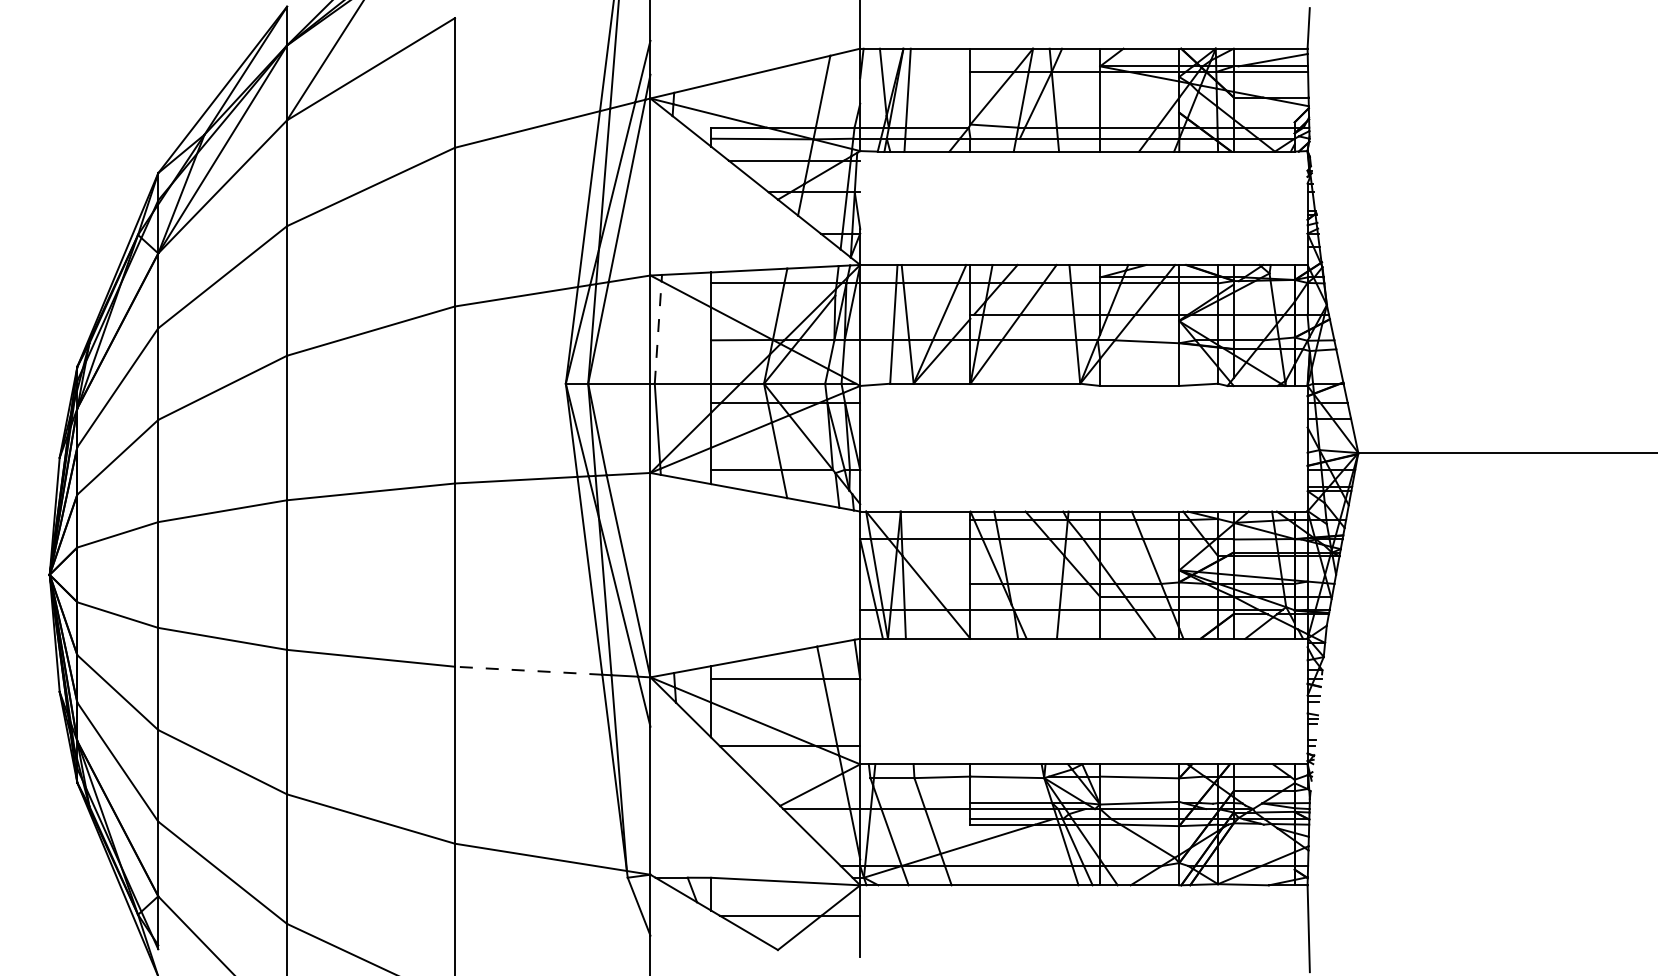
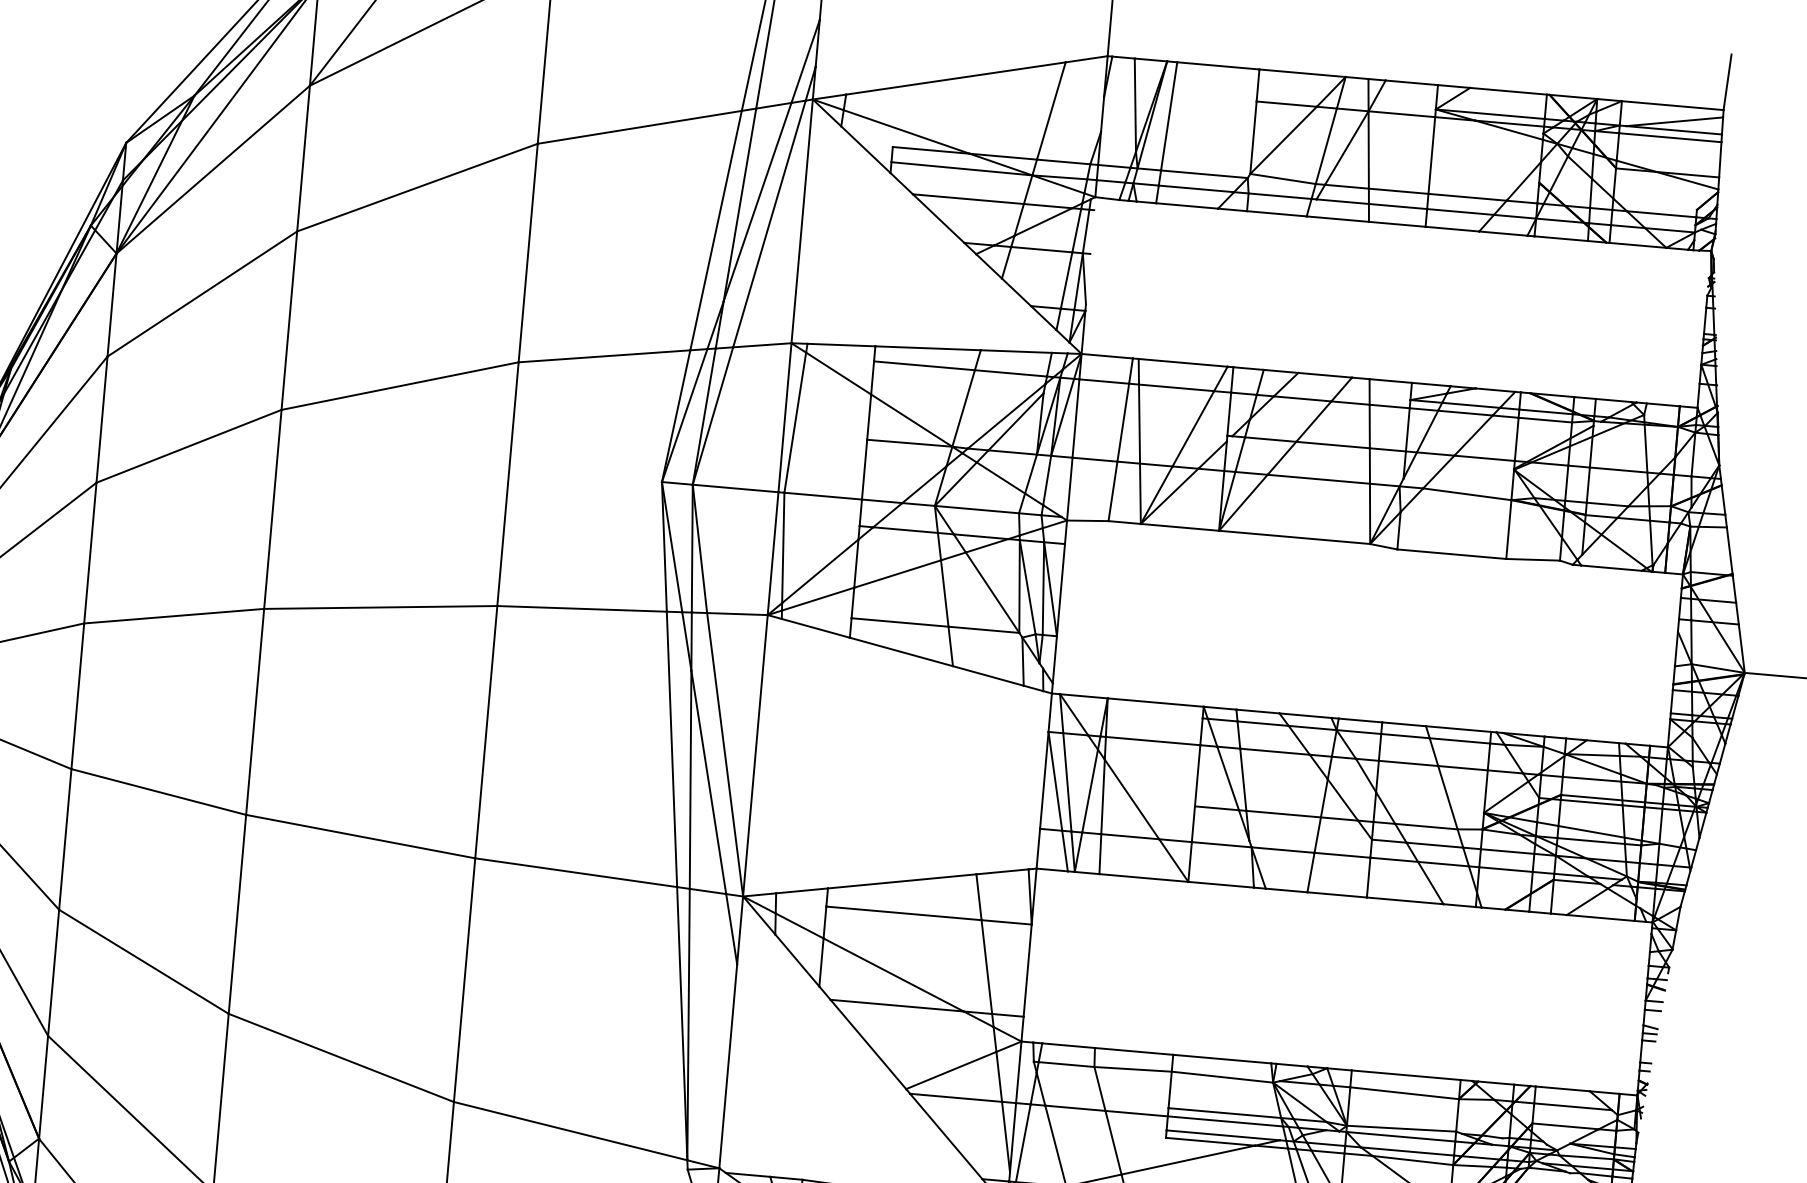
line: (658, 332) -> (795, 422), dashed -> solid
line: (528, 670) -> (576, 872), dashed -> solid

